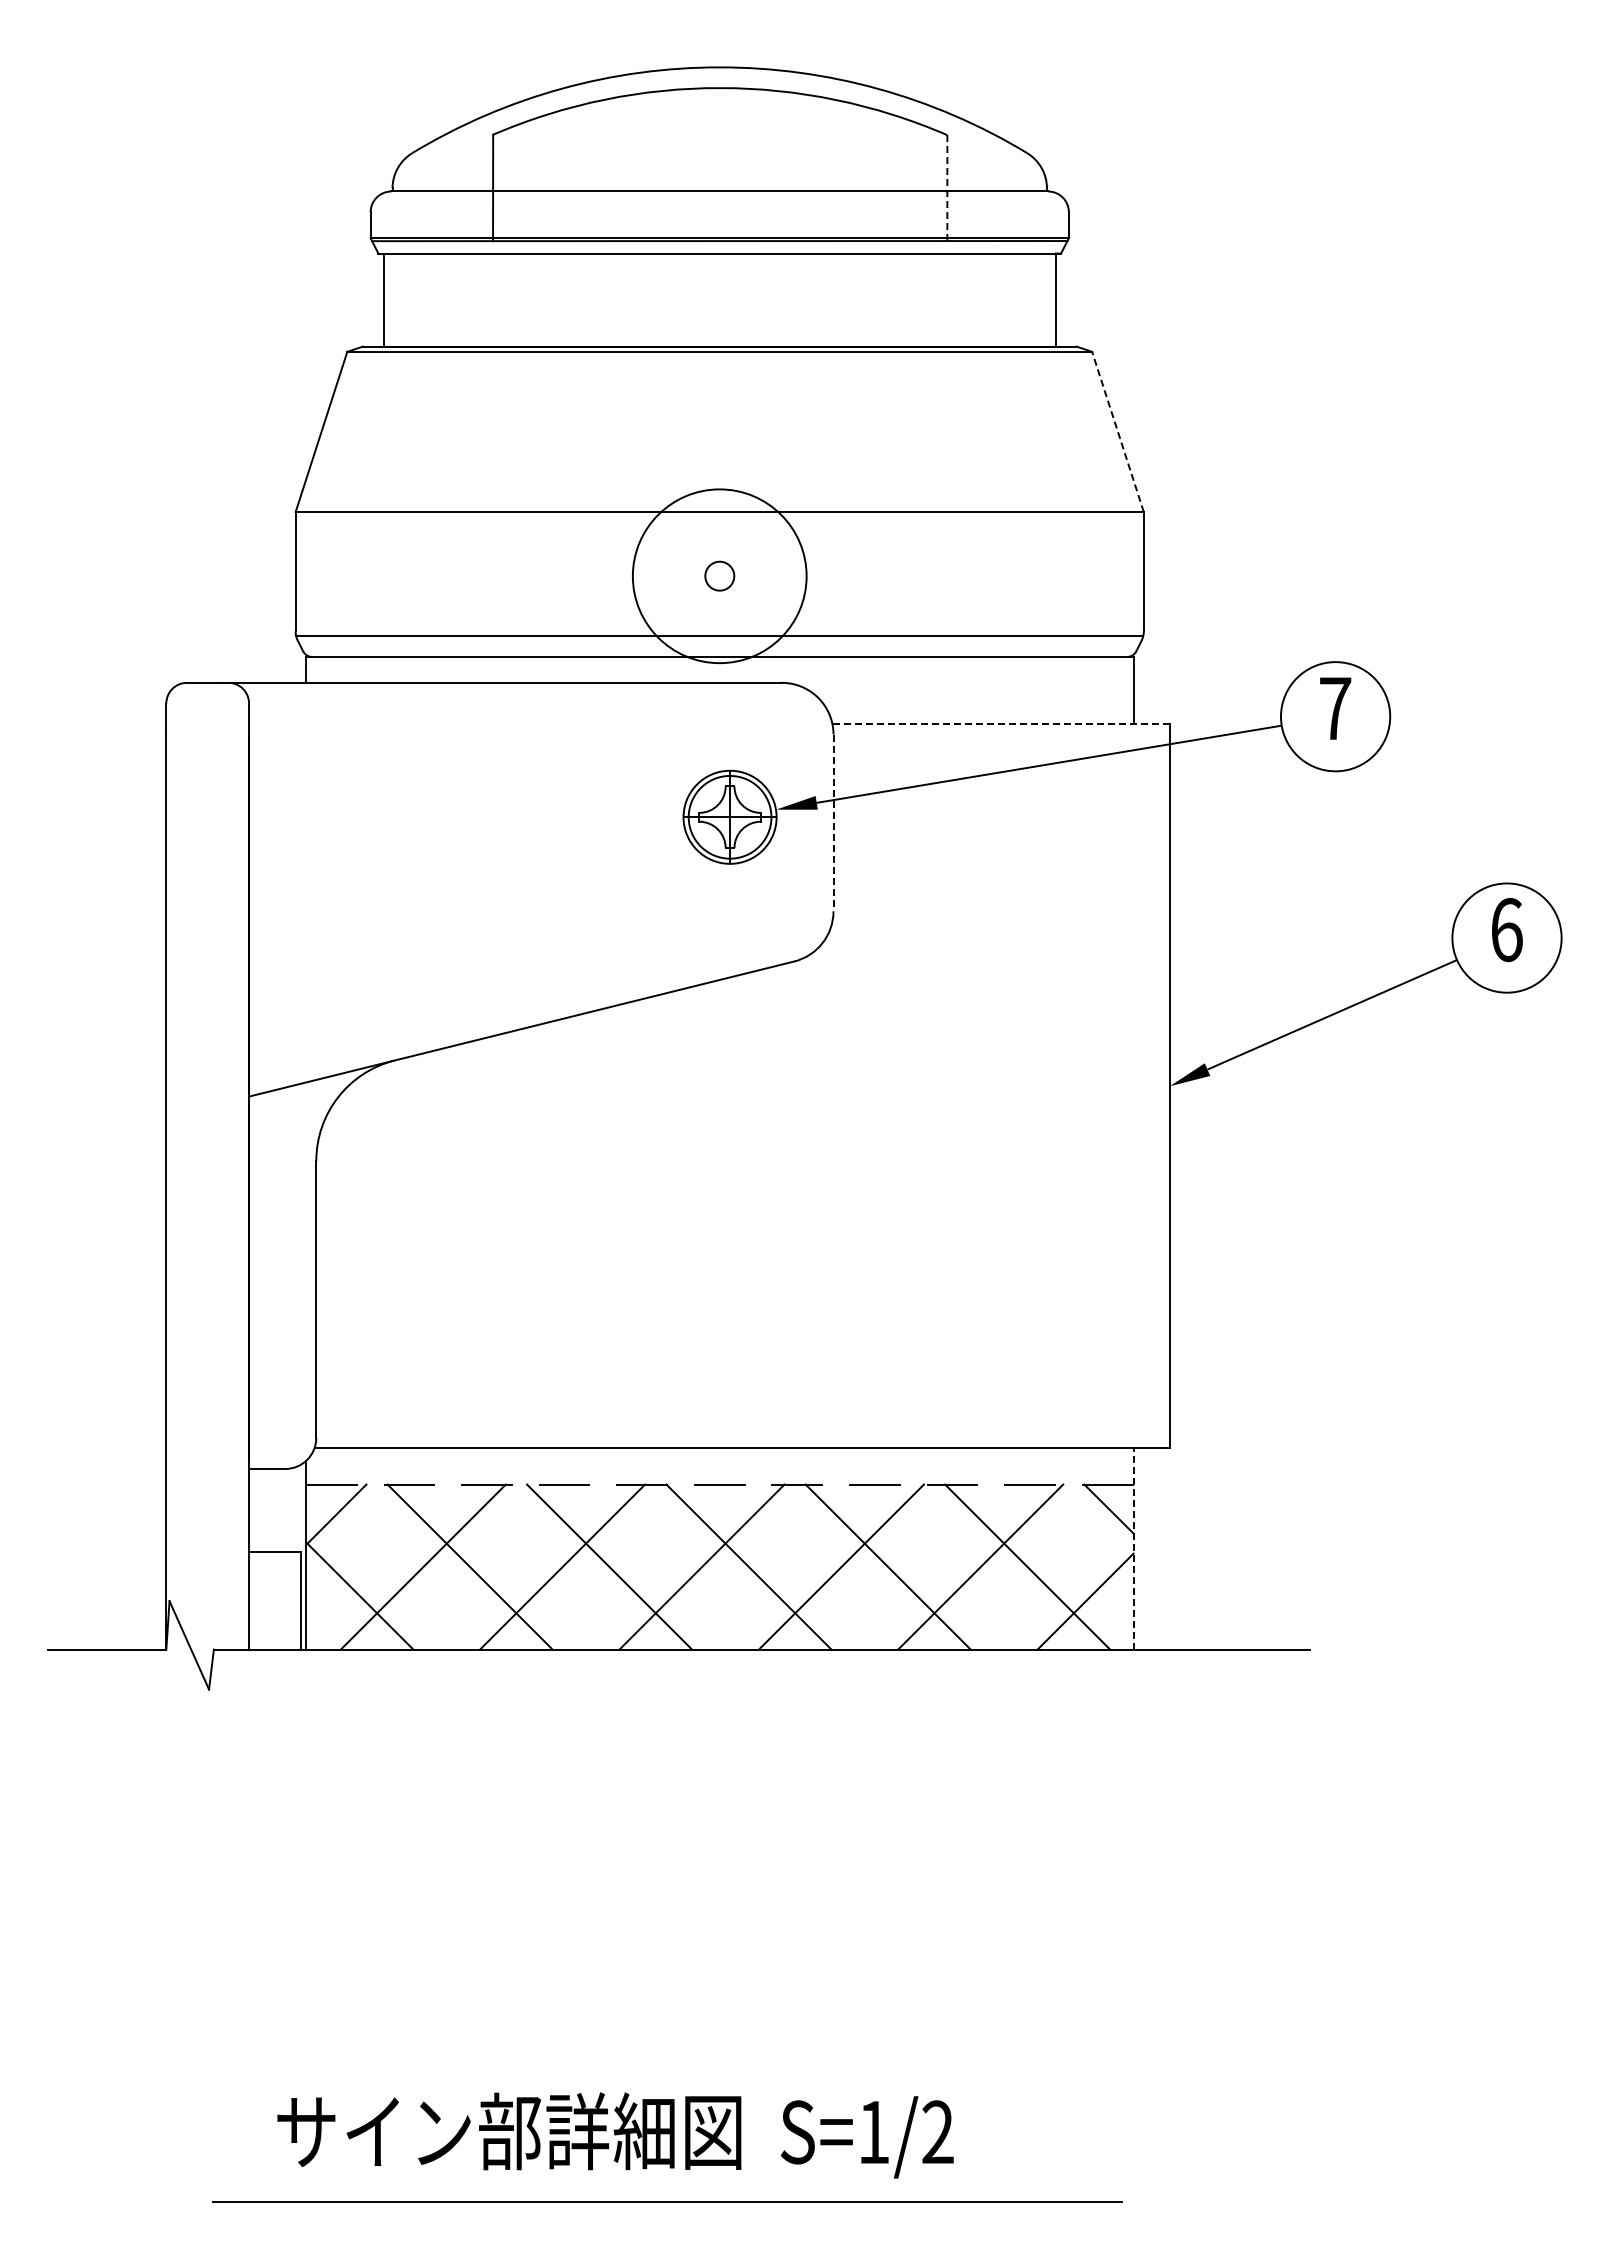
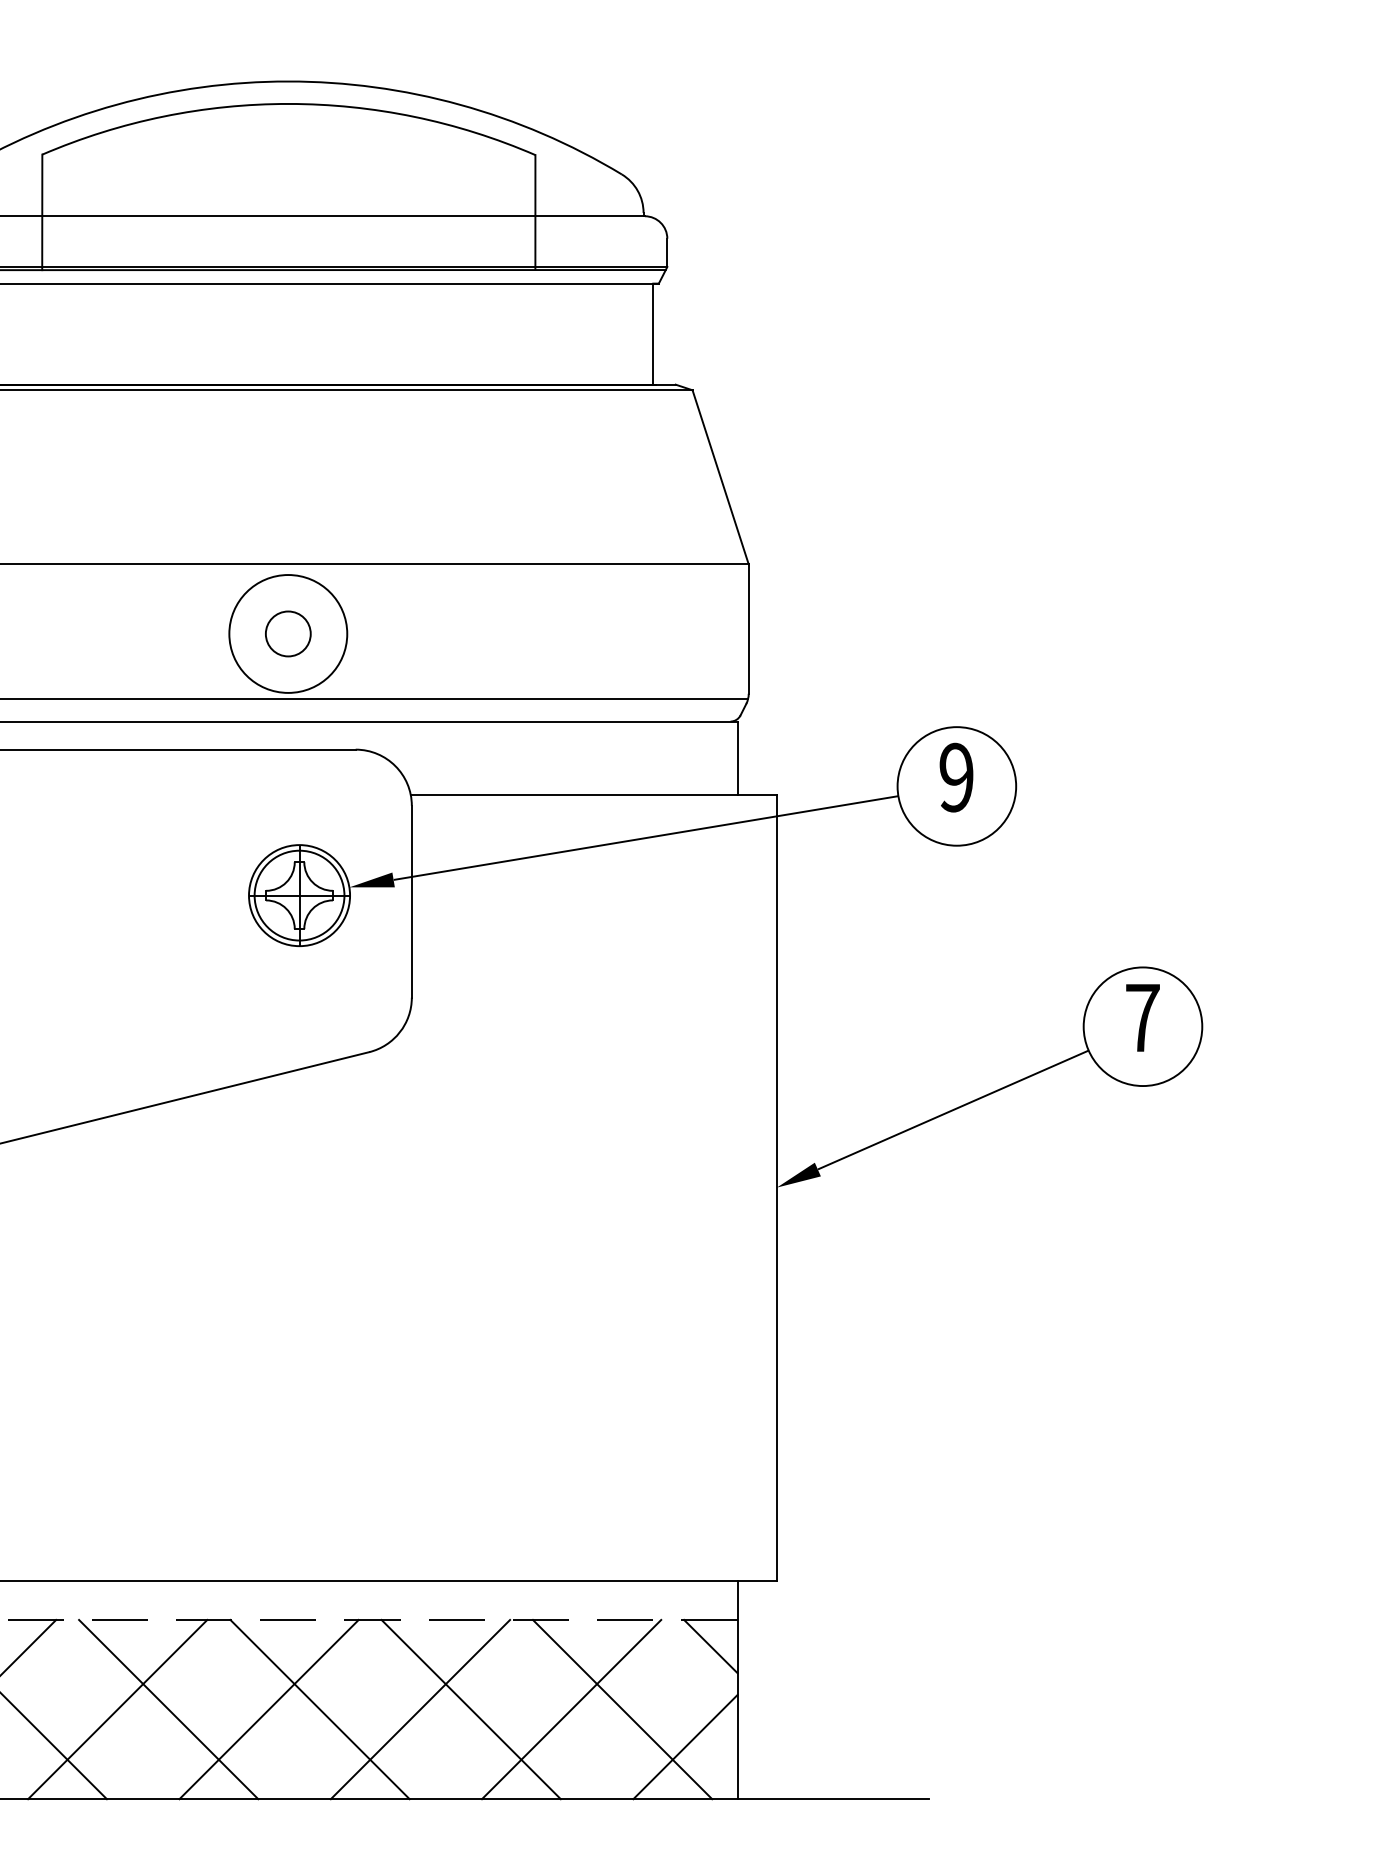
line: (947, 188) -> (535, 212), dashed -> solid
line: (1117, 431) -> (720, 476), dashed -> solid
circle: (719, 575) -> (288, 633), size x0.62
circle: (719, 575) -> (288, 633), size x1.43
text: (1335, 708) -> (956, 777), 7 -> 9
line: (1001, 724) -> (594, 794), dashed -> solid
line: (833, 823) -> (411, 902), dashed -> solid
text: (1506, 930) -> (1142, 1018), 6 -> 7
line: (1133, 1548) -> (737, 1689), dashed -> solid

